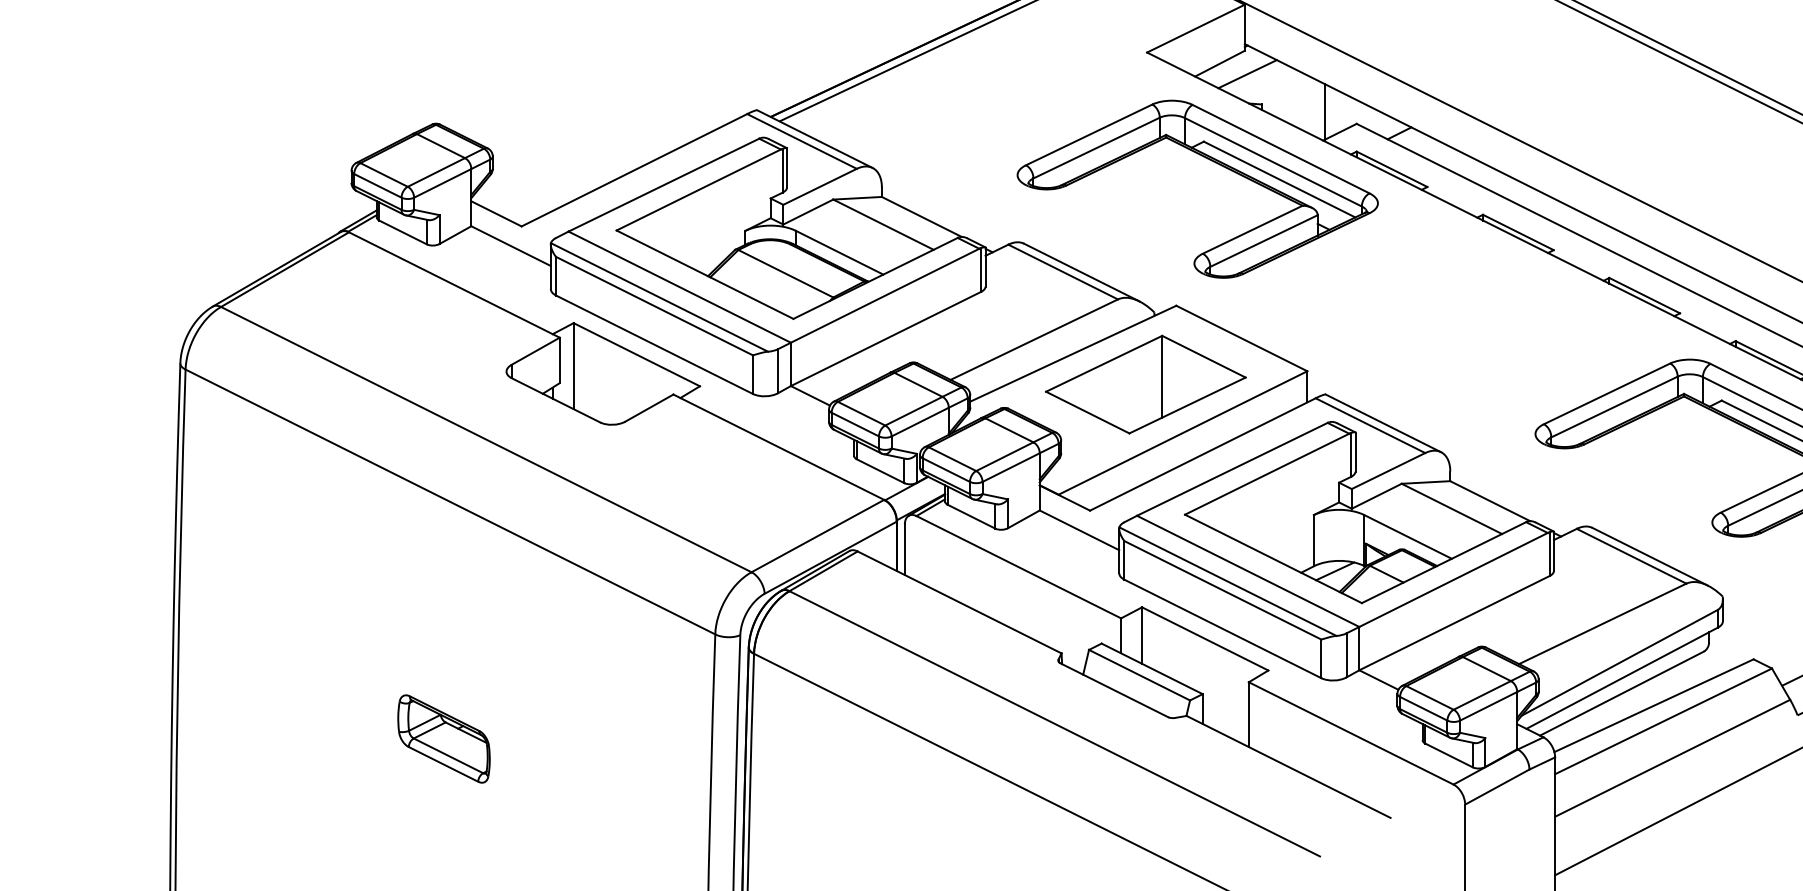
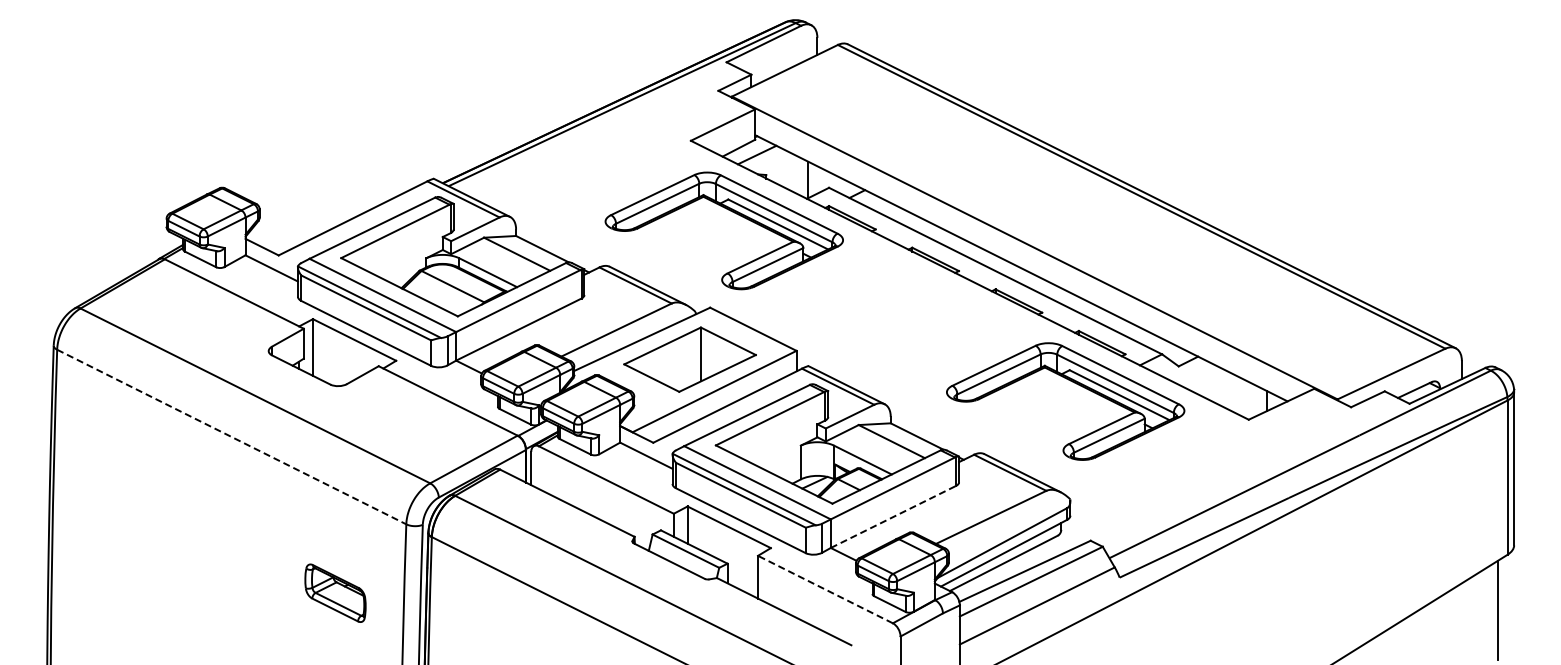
line: (451, 502) -> (232, 437), solid -> dashed
line: (1454, 622) -> (893, 516), solid -> dashed
line: (1351, 733) -> (825, 589), solid -> dashed
part: (443, 737) -> (335, 592), moved

